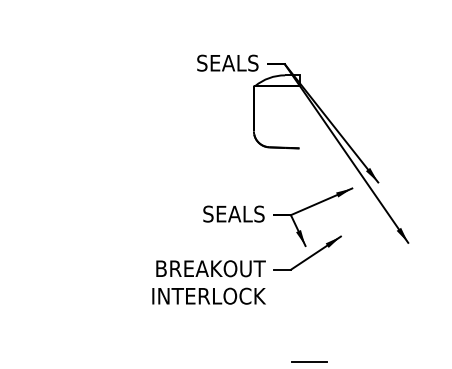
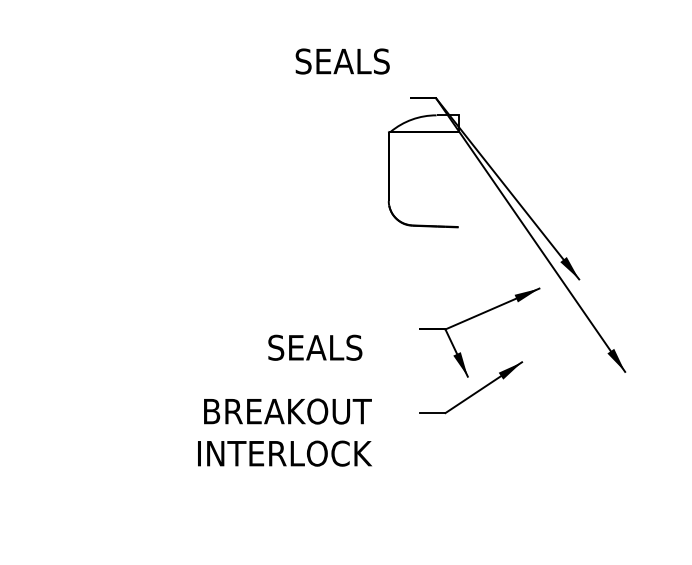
text: (227, 62) -> (342, 60), moved
text: (233, 213) -> (314, 346), moved
text: (208, 282) -> (283, 432), moved
line: (309, 362) -> (473, 555), removed

